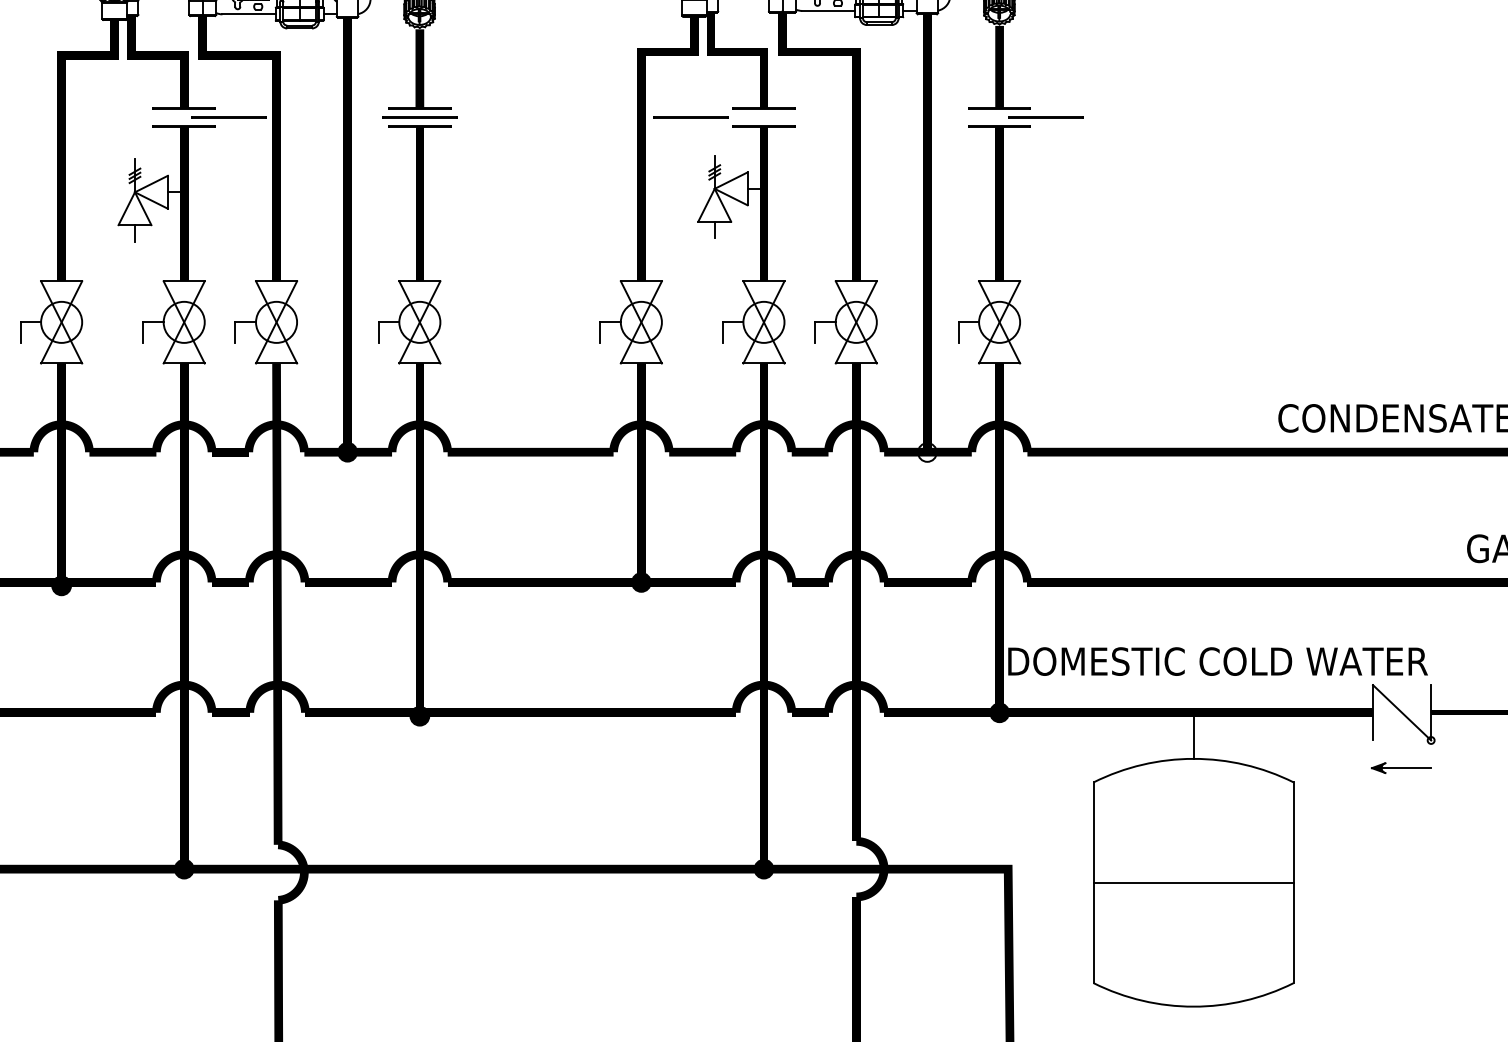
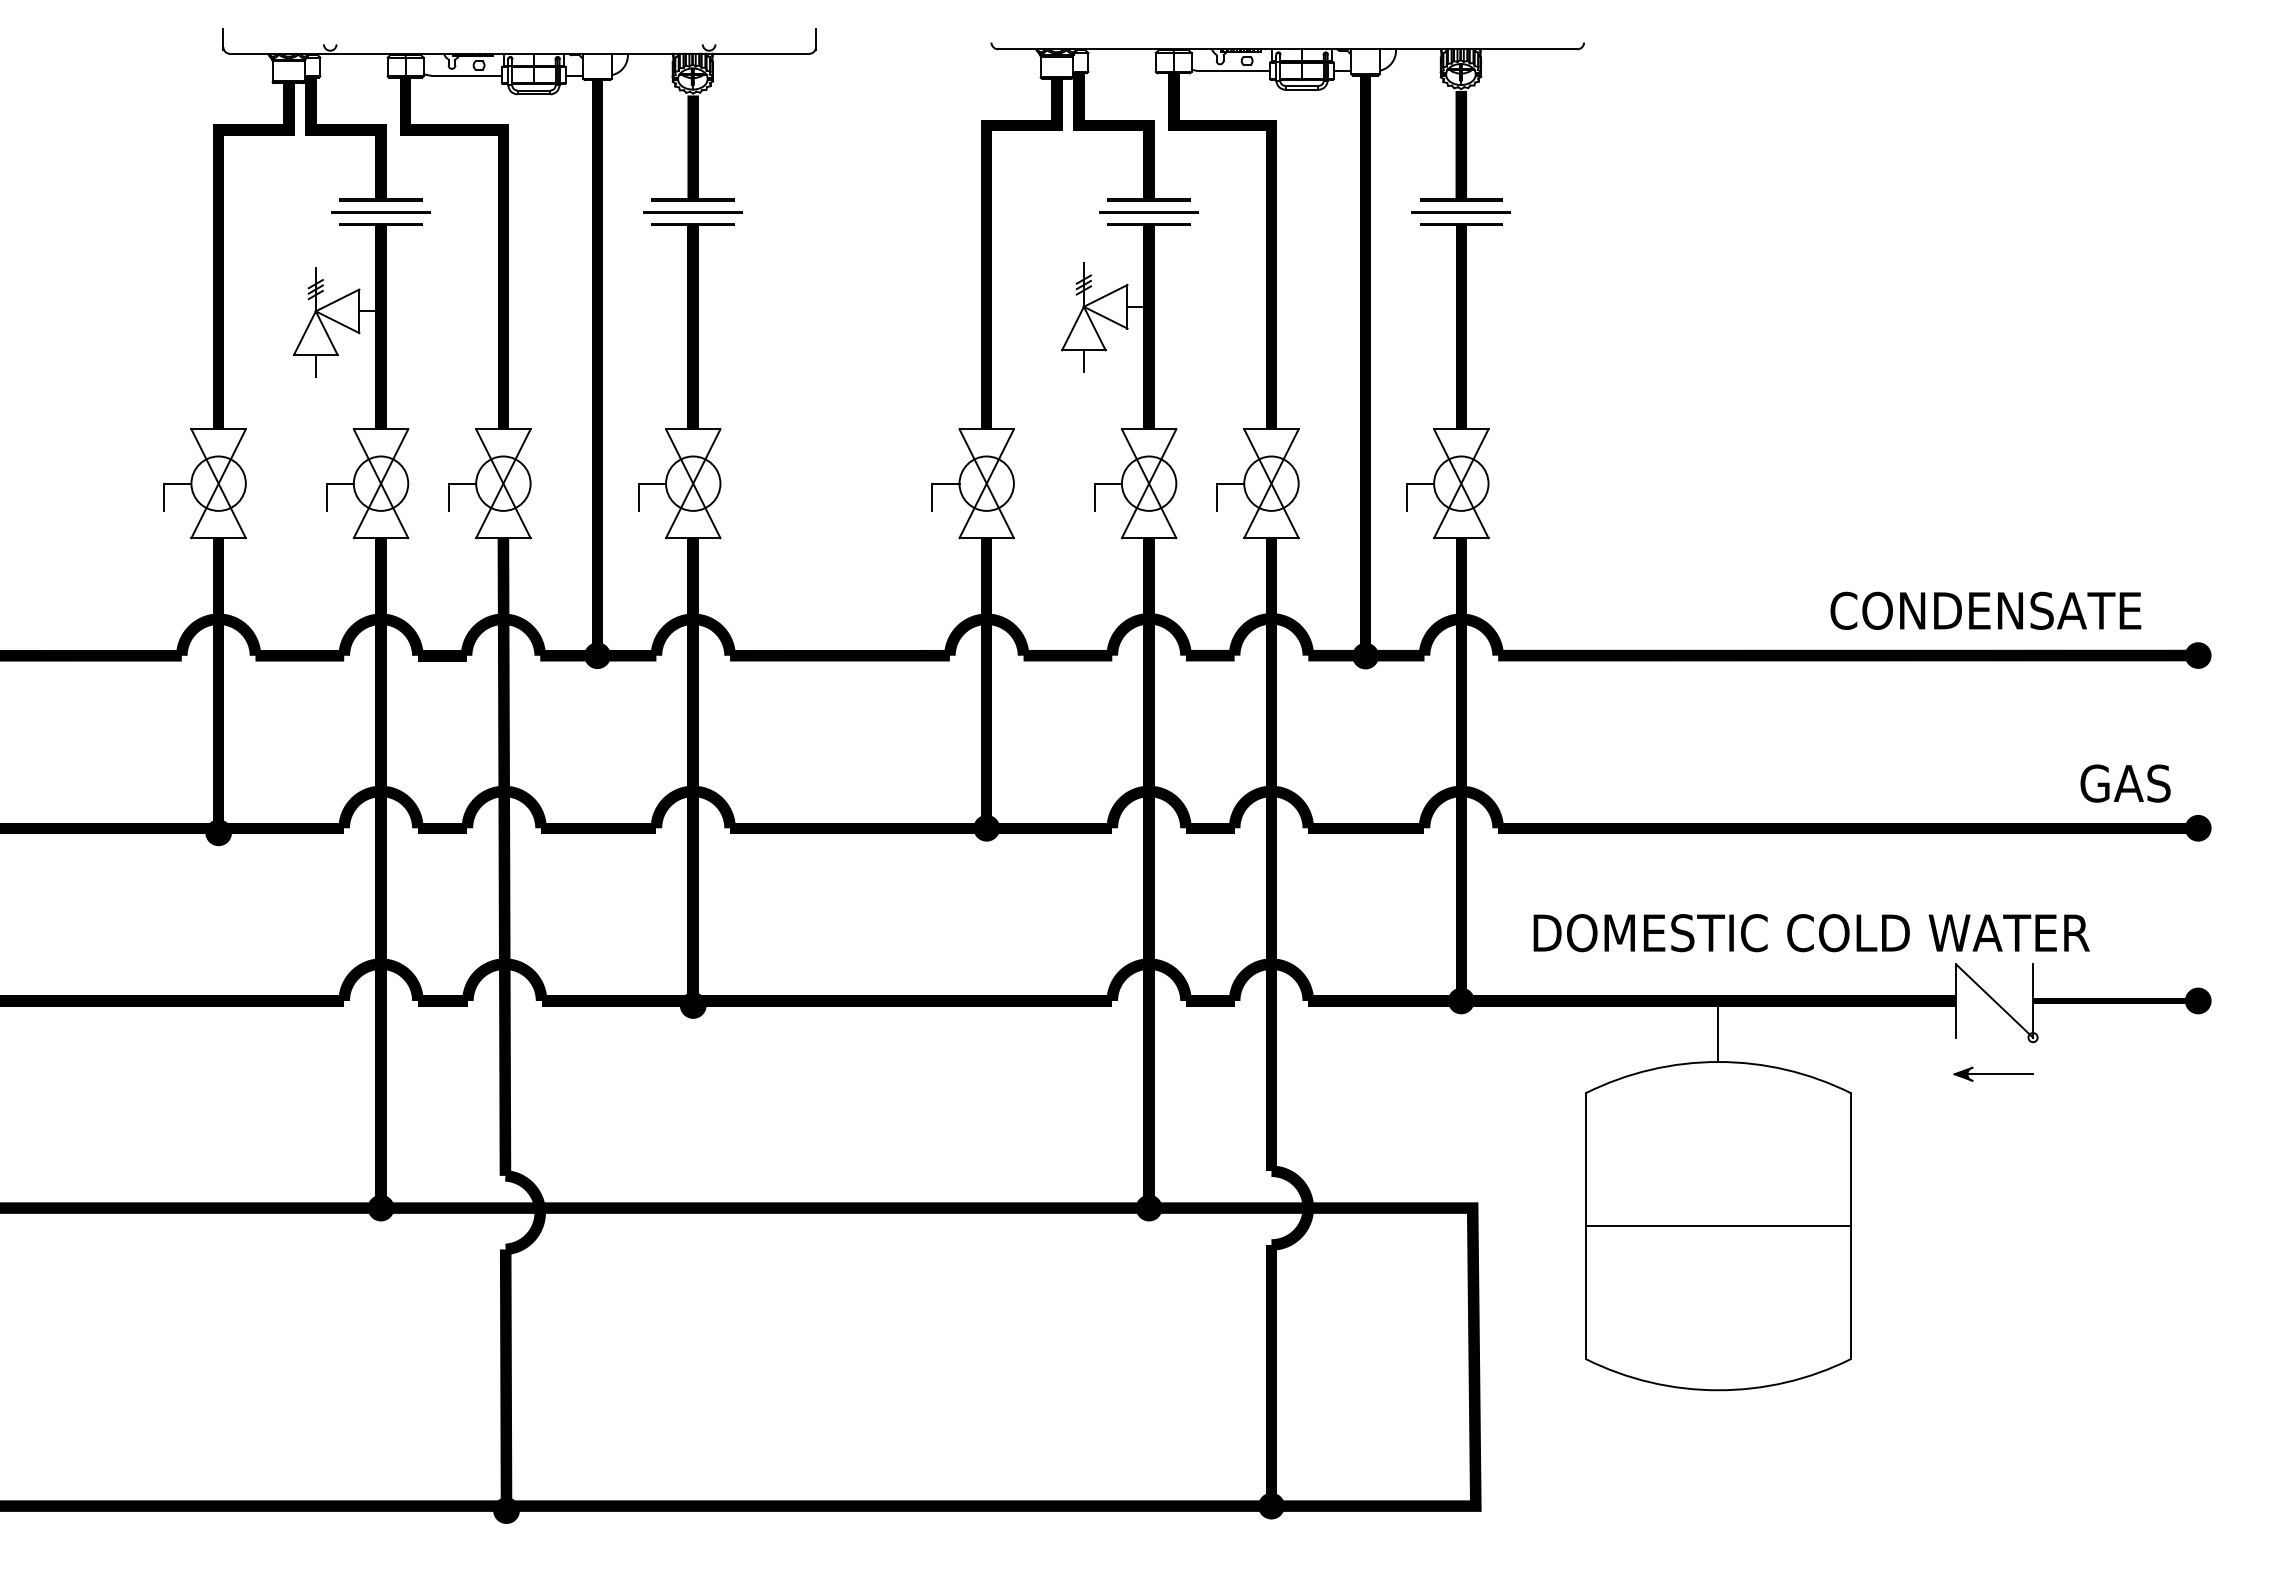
line: (228, 117) -> (380, 212), moved
line: (690, 117) -> (1148, 212), moved
line: (1045, 117) -> (1460, 212), moved
fill: (927, 452) -> (1365, 655), added
text: (1217, 661) -> (1811, 933), moved

